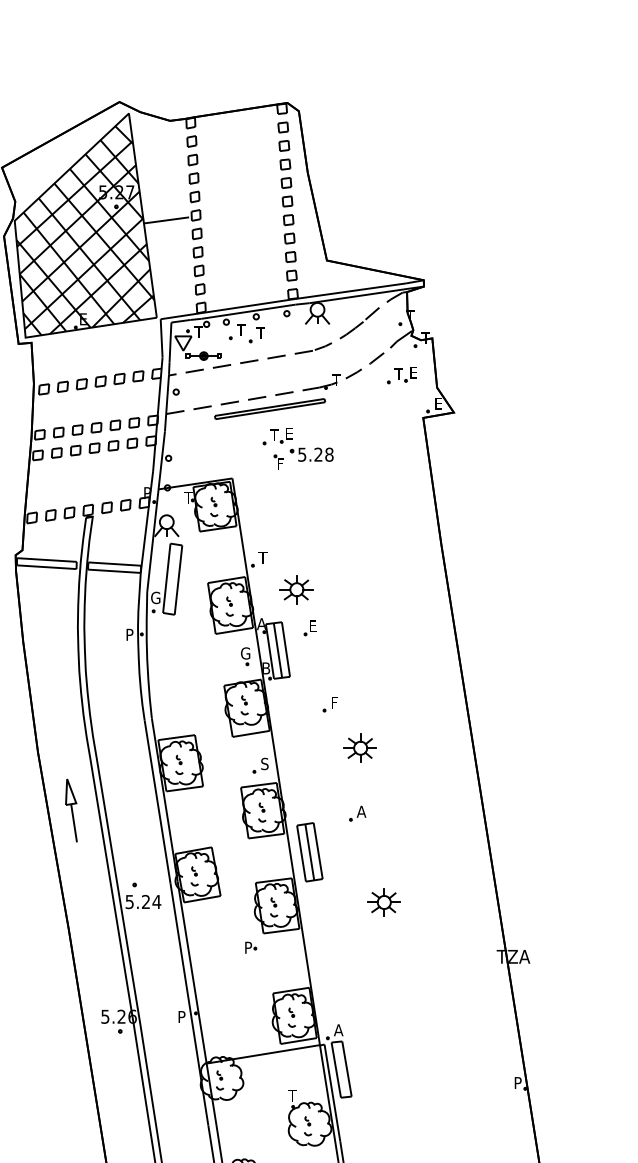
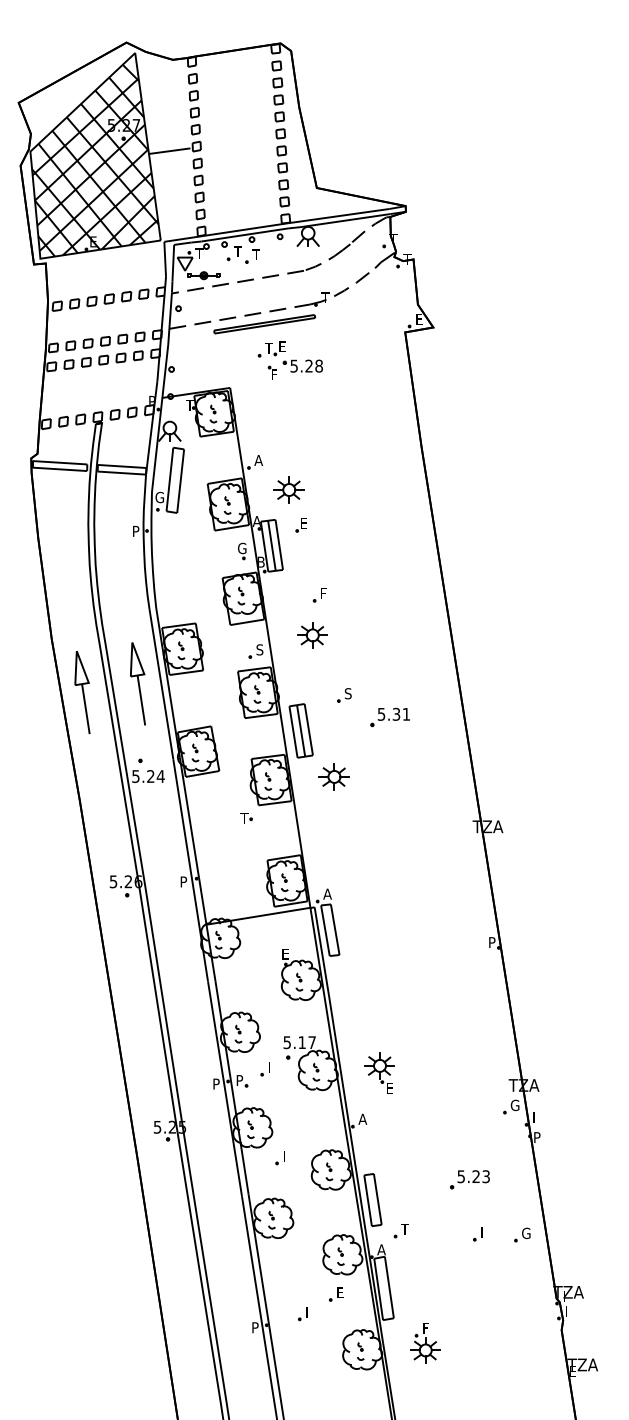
part: (401, 375) -> (385, 293), removed
text: (263, 557) -> (258, 460), T -> A
part: (360, 748) -> (312, 635), moved
part: (131, 800) -> (137, 683), added
part: (71, 810) -> (82, 692), size x1.43
text: (361, 811) -> (348, 693), A -> S
part: (406, 837) -> (389, 717), added
part: (383, 902) -> (333, 776), moved
text: (248, 947) -> (244, 818), P -> T
text: (291, 1096) -> (284, 954), T -> E

